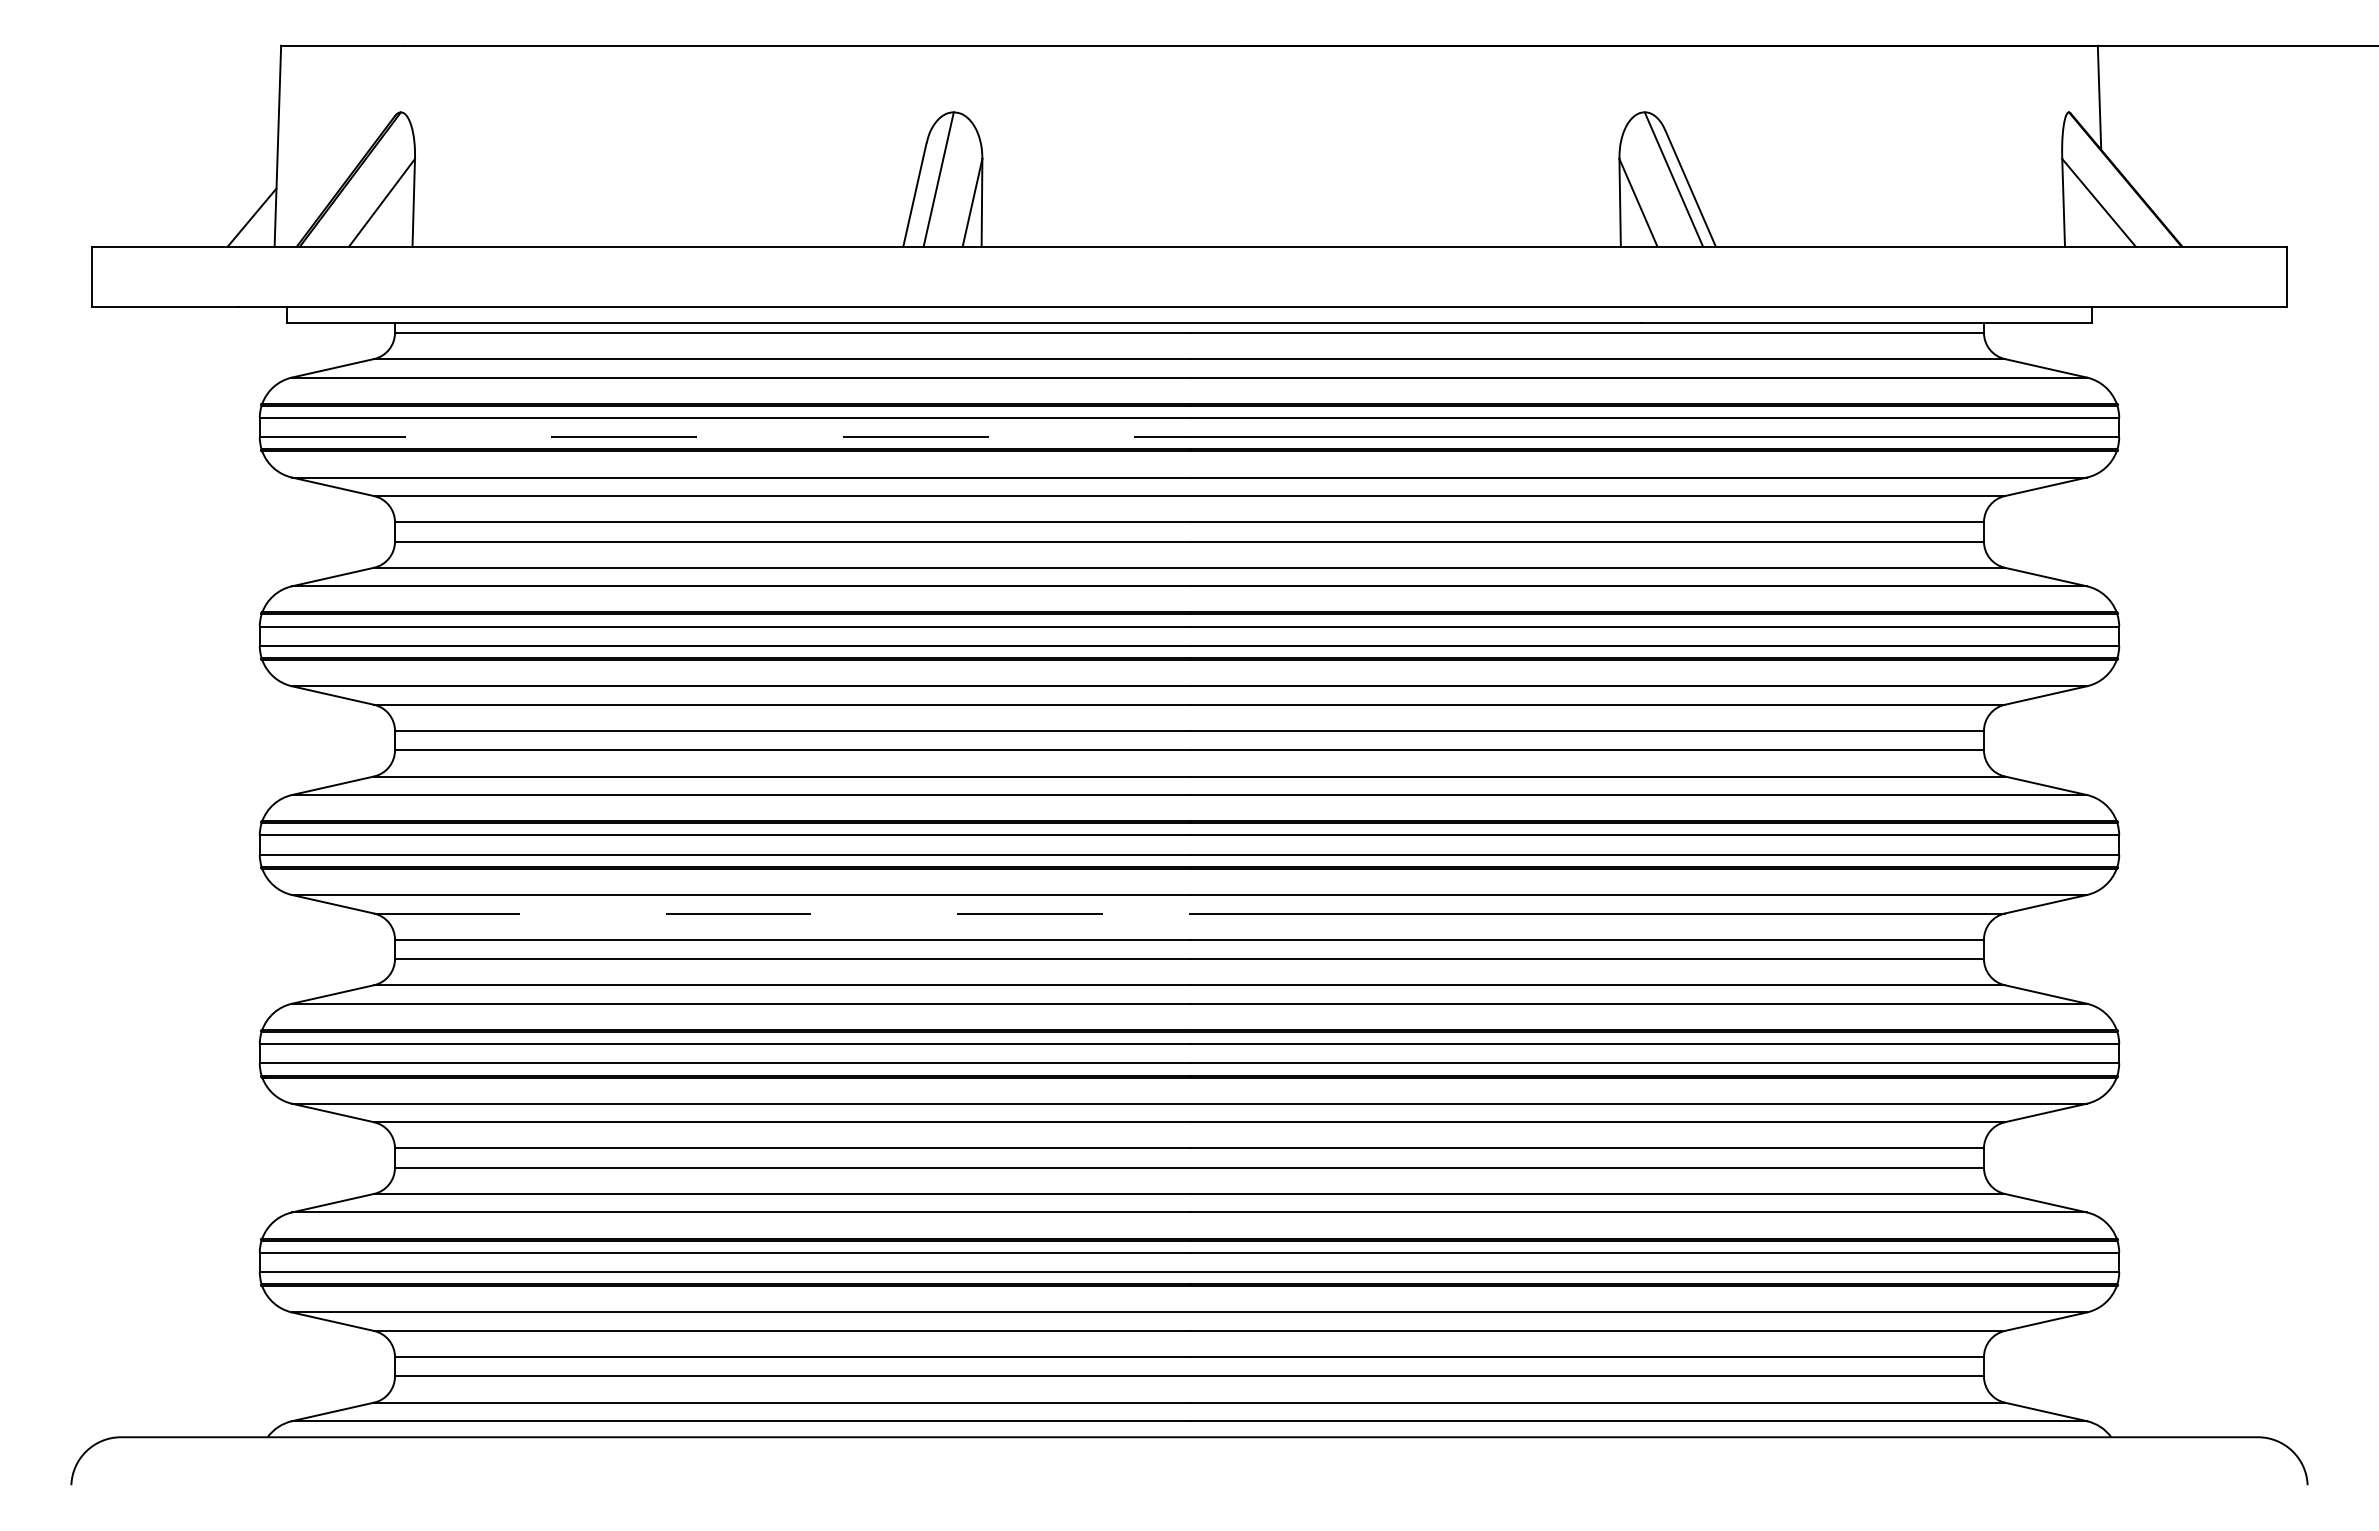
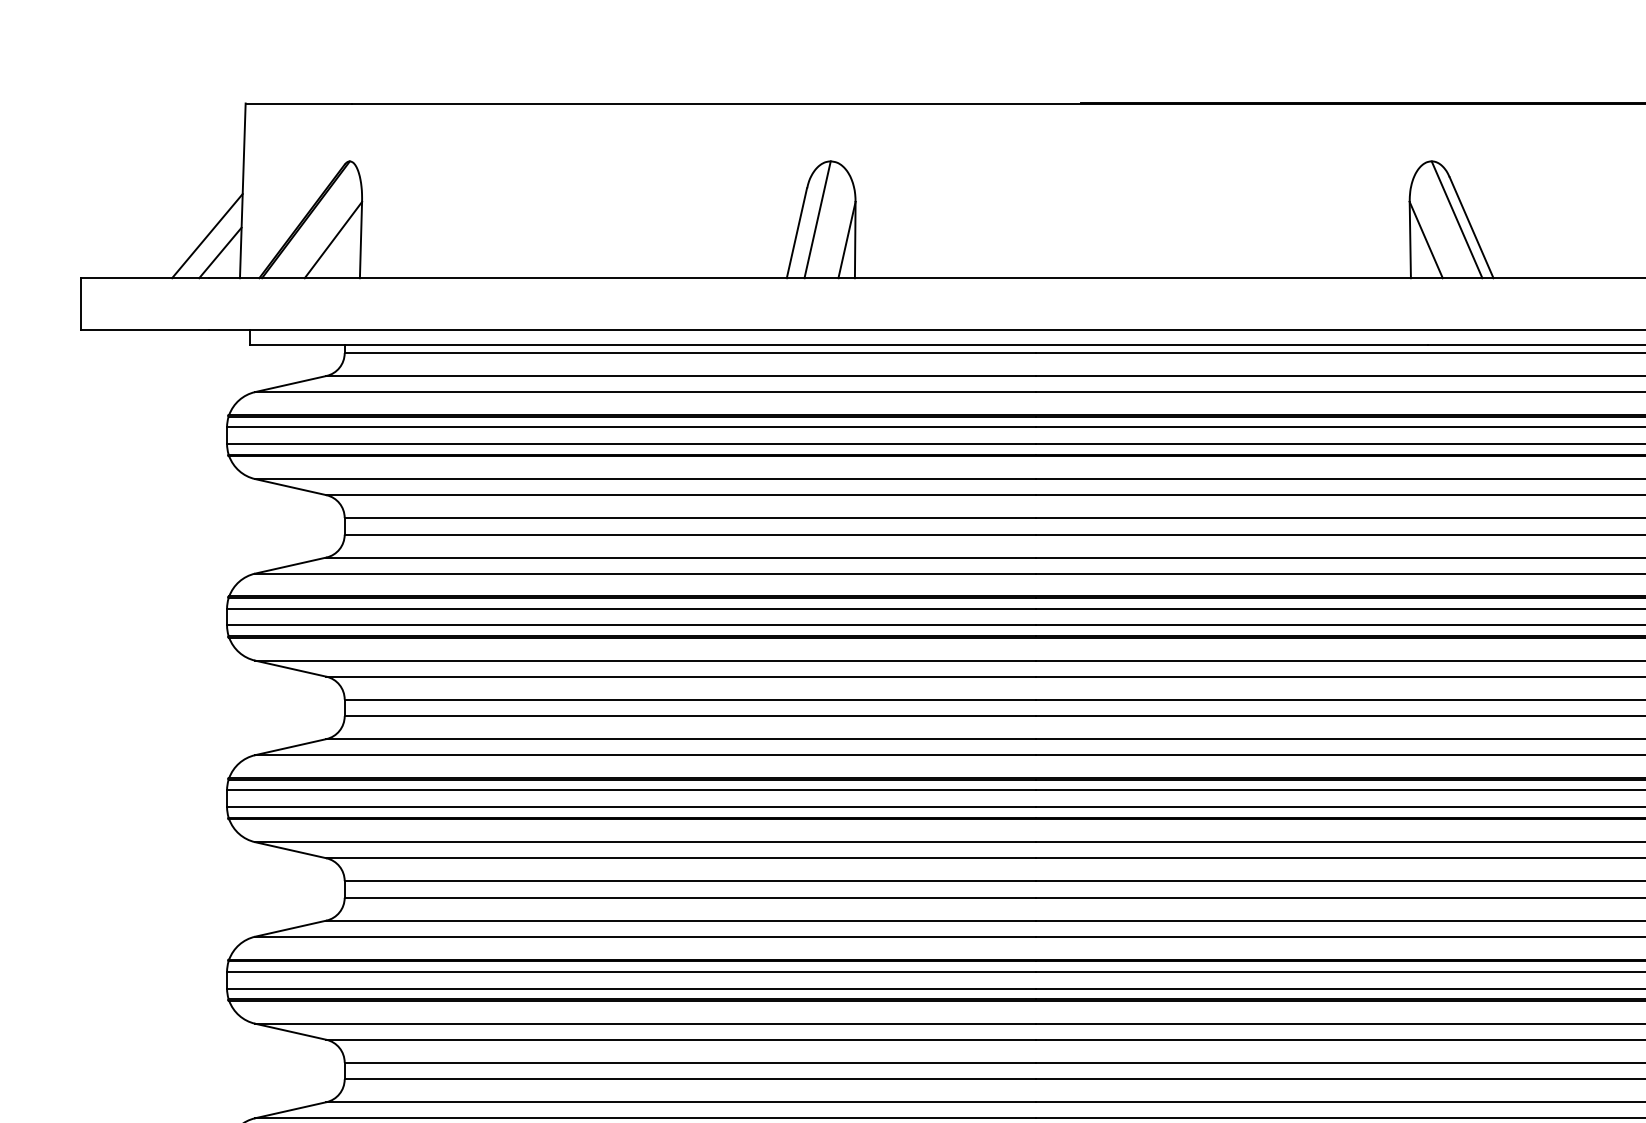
line: (236, 197) -> (206, 235), added
line: (724, 437) -> (631, 444), dashed -> solid
line: (781, 913) -> (680, 858), dashed -> solid

